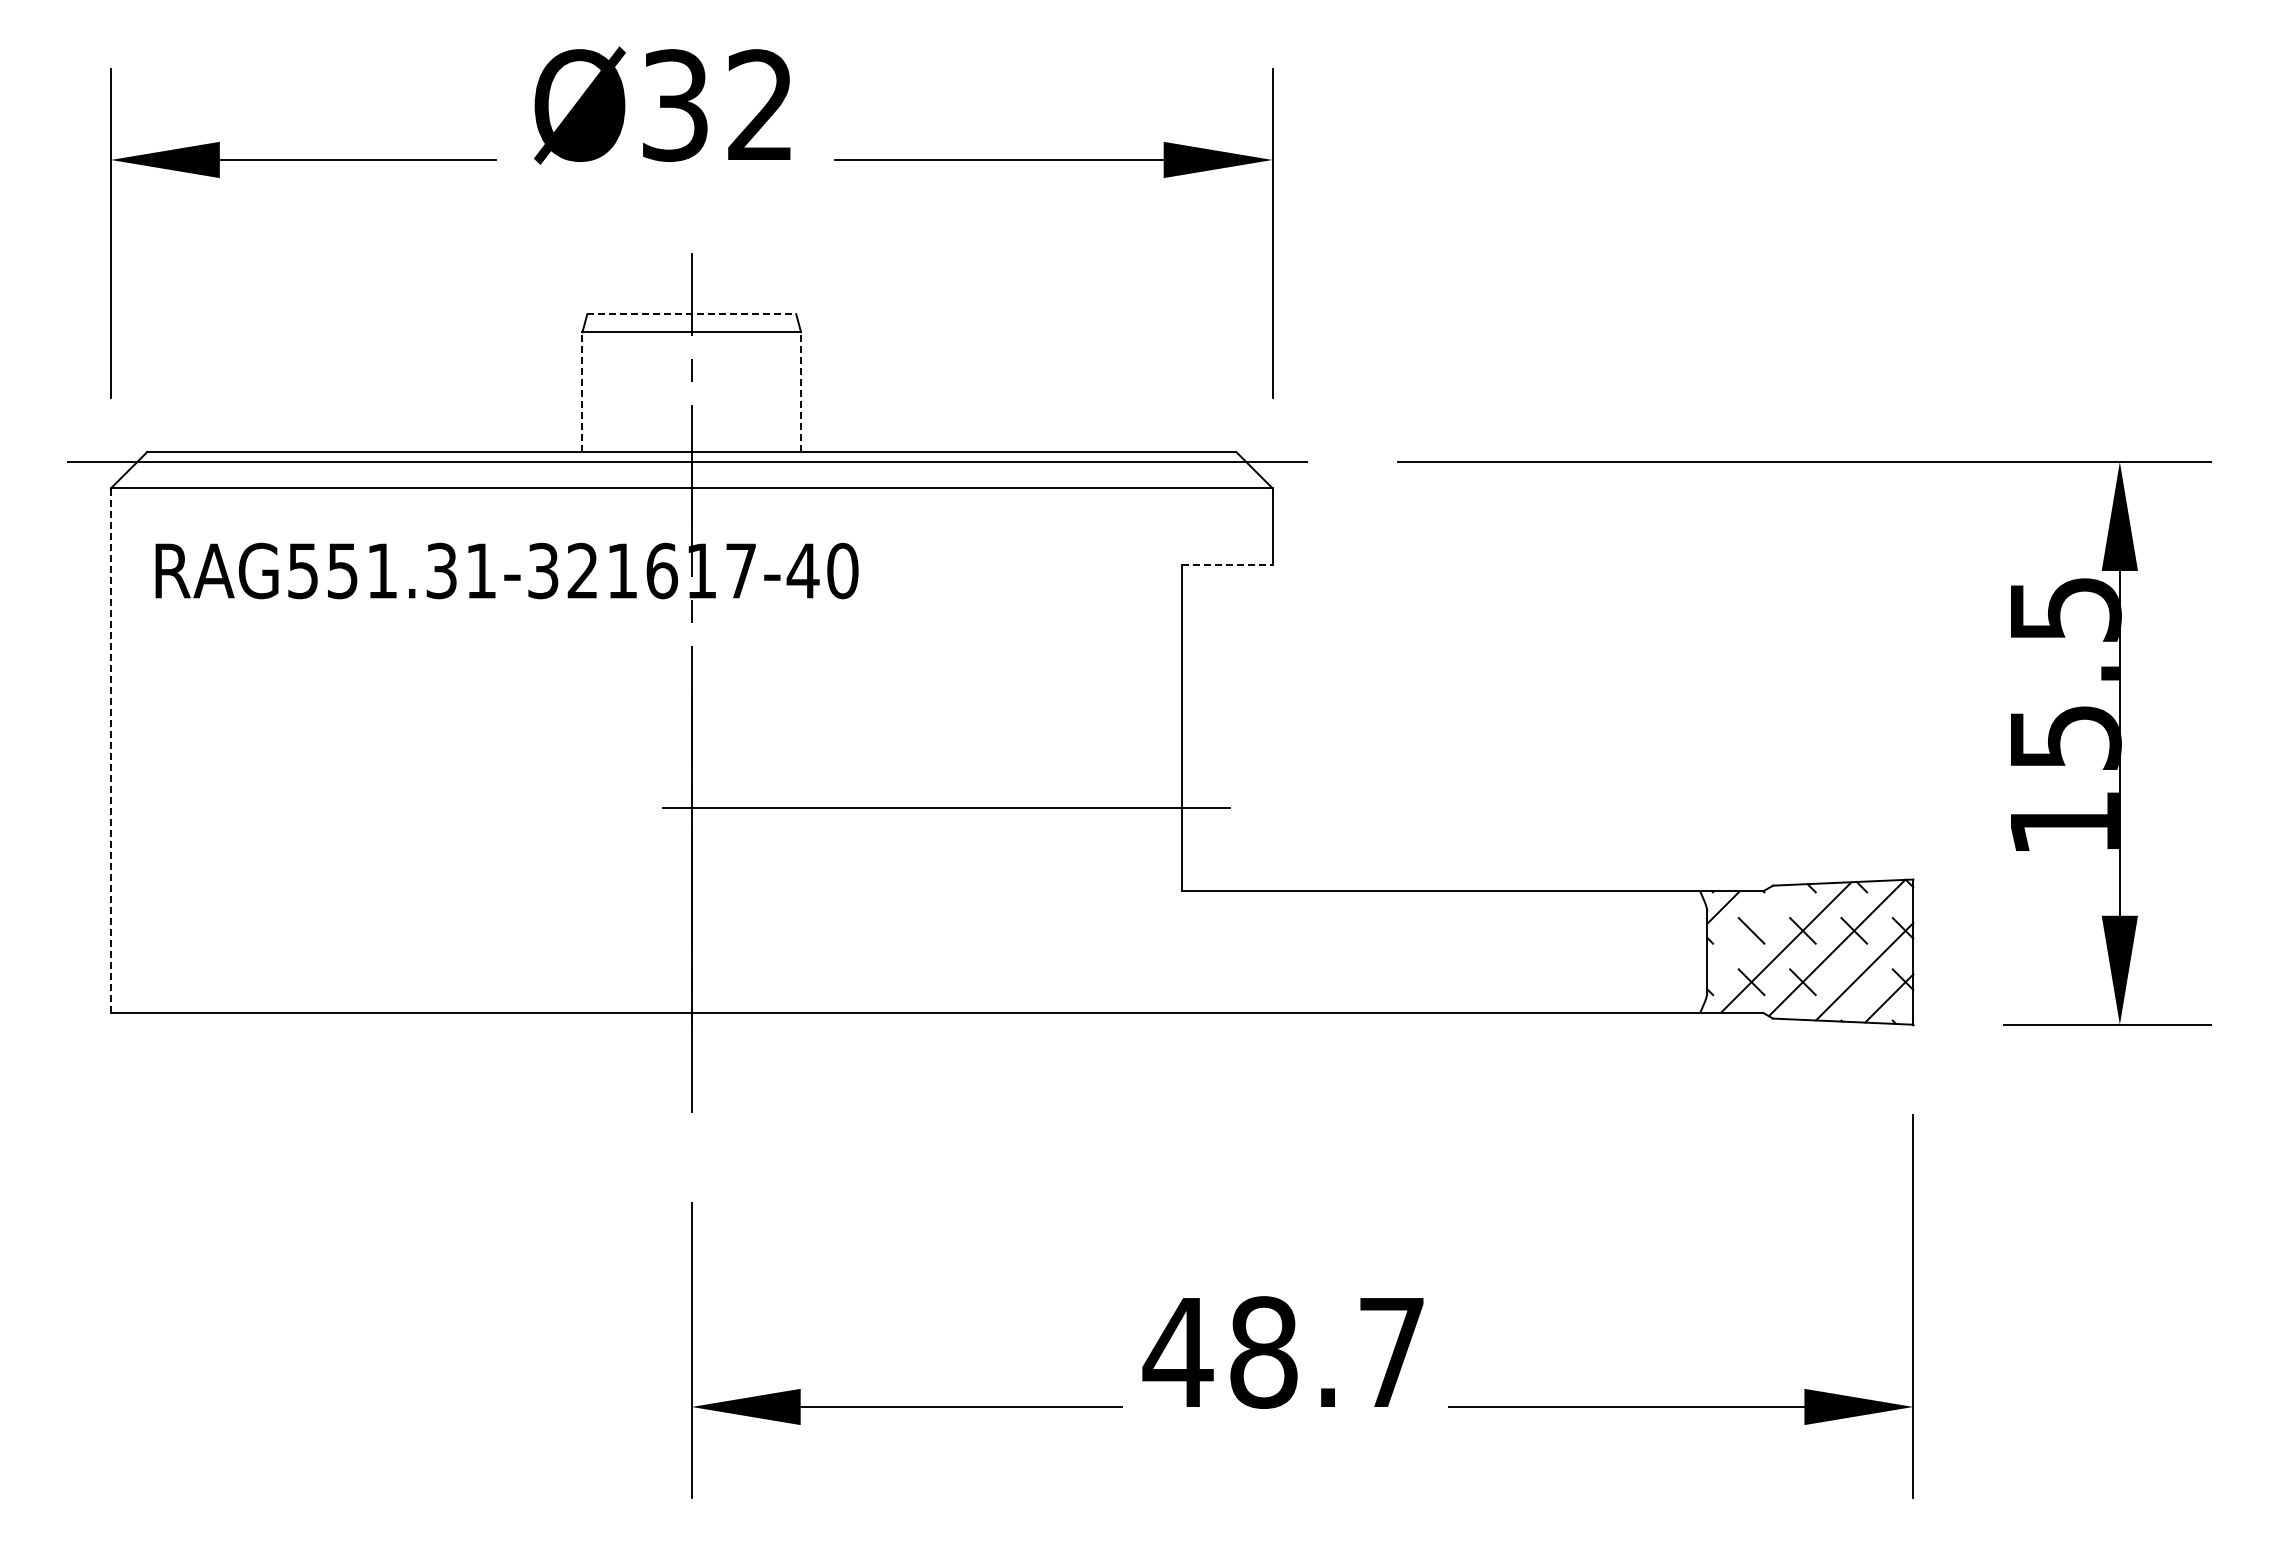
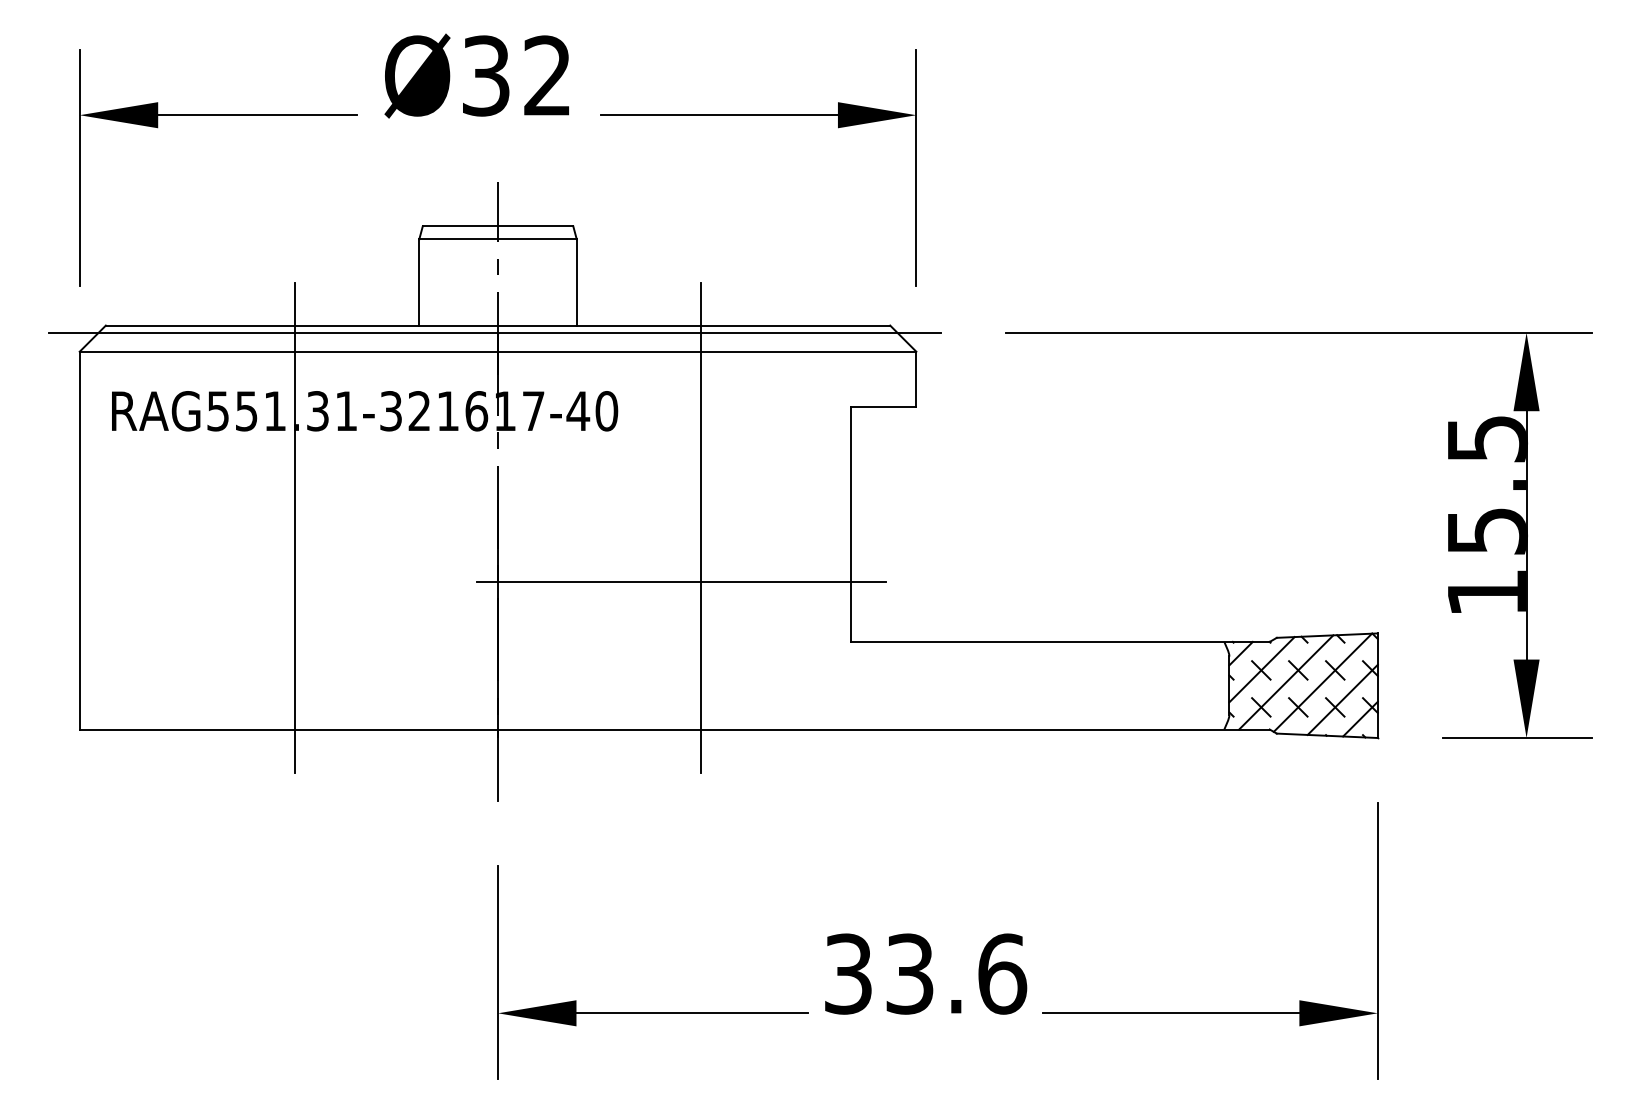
line: (692, 314) -> (498, 226), dashed -> solid
line: (582, 392) -> (419, 282), dashed -> solid
line: (801, 392) -> (577, 282), dashed -> solid
line: (1227, 564) -> (883, 406), dashed -> solid
line: (409, 733) -> (294, 528), added
line: (974, 733) -> (701, 528), added
line: (110, 750) -> (79, 540), dashed -> solid
line: (1752, 929) -> (1261, 669), added
line: (1854, 982) -> (1335, 707), added
text: (1284, 1352) -> (924, 974), 48.7 -> 33.6

